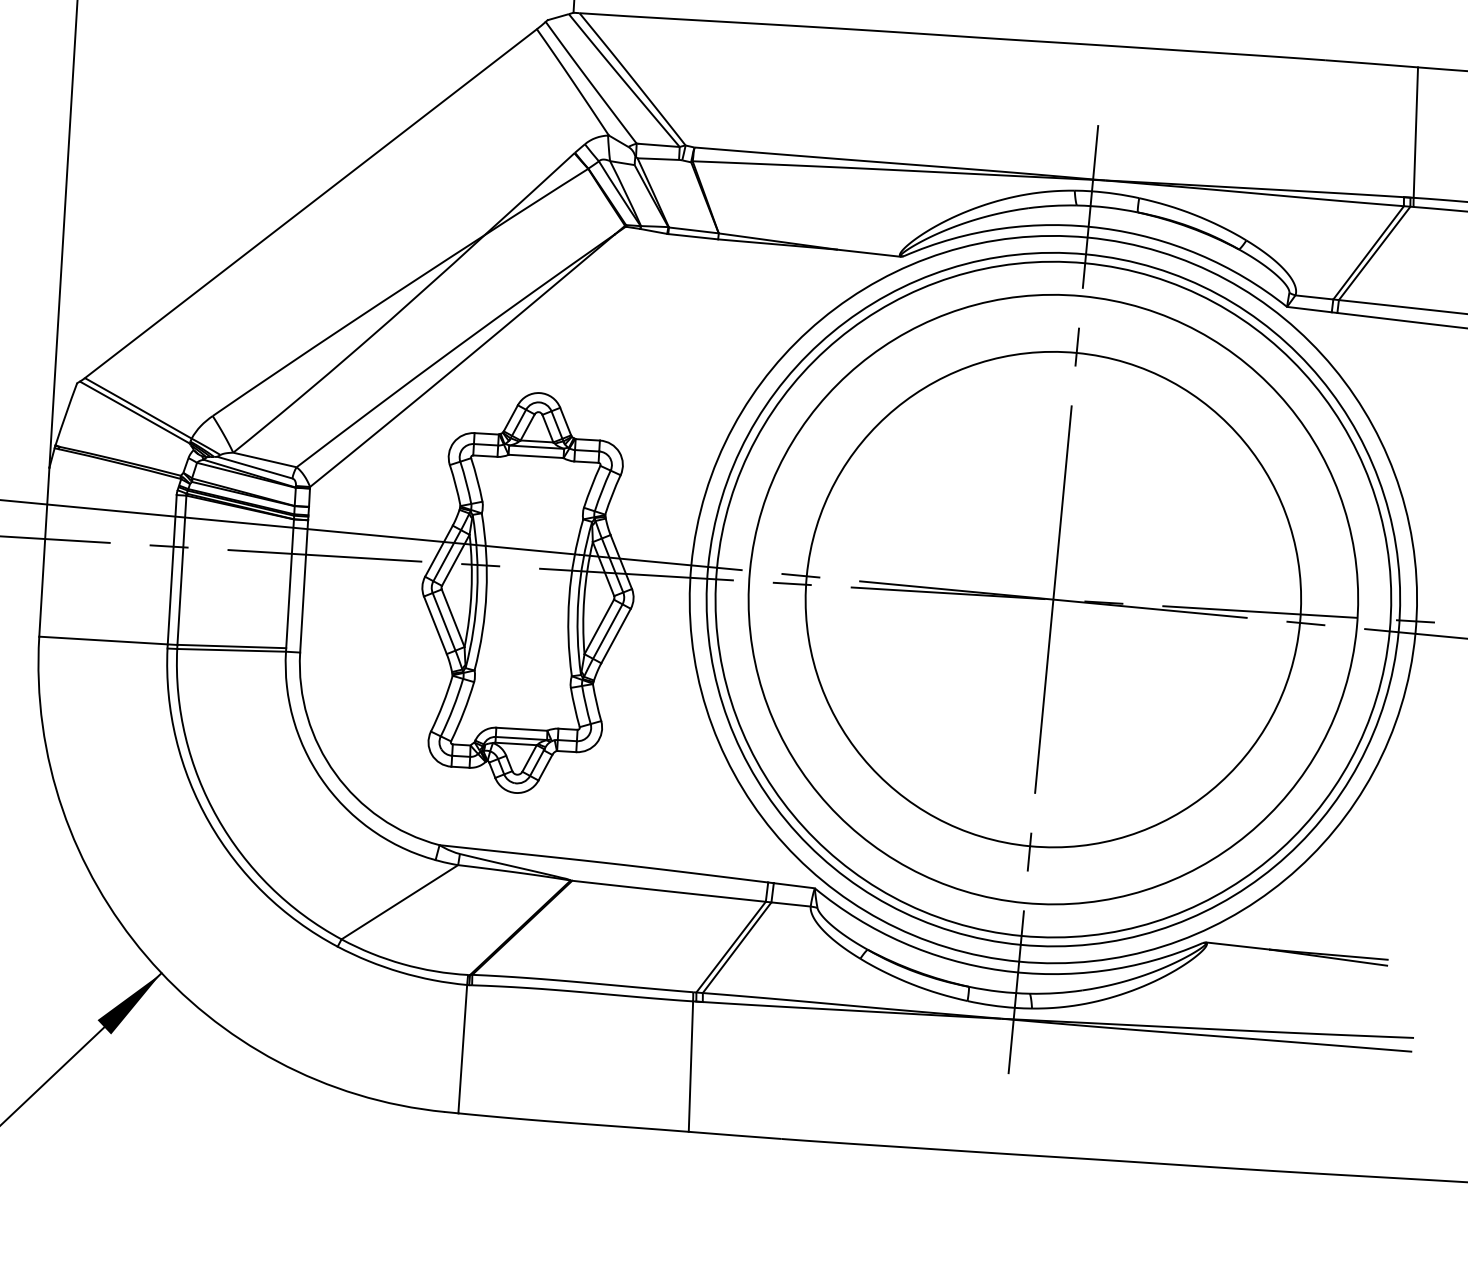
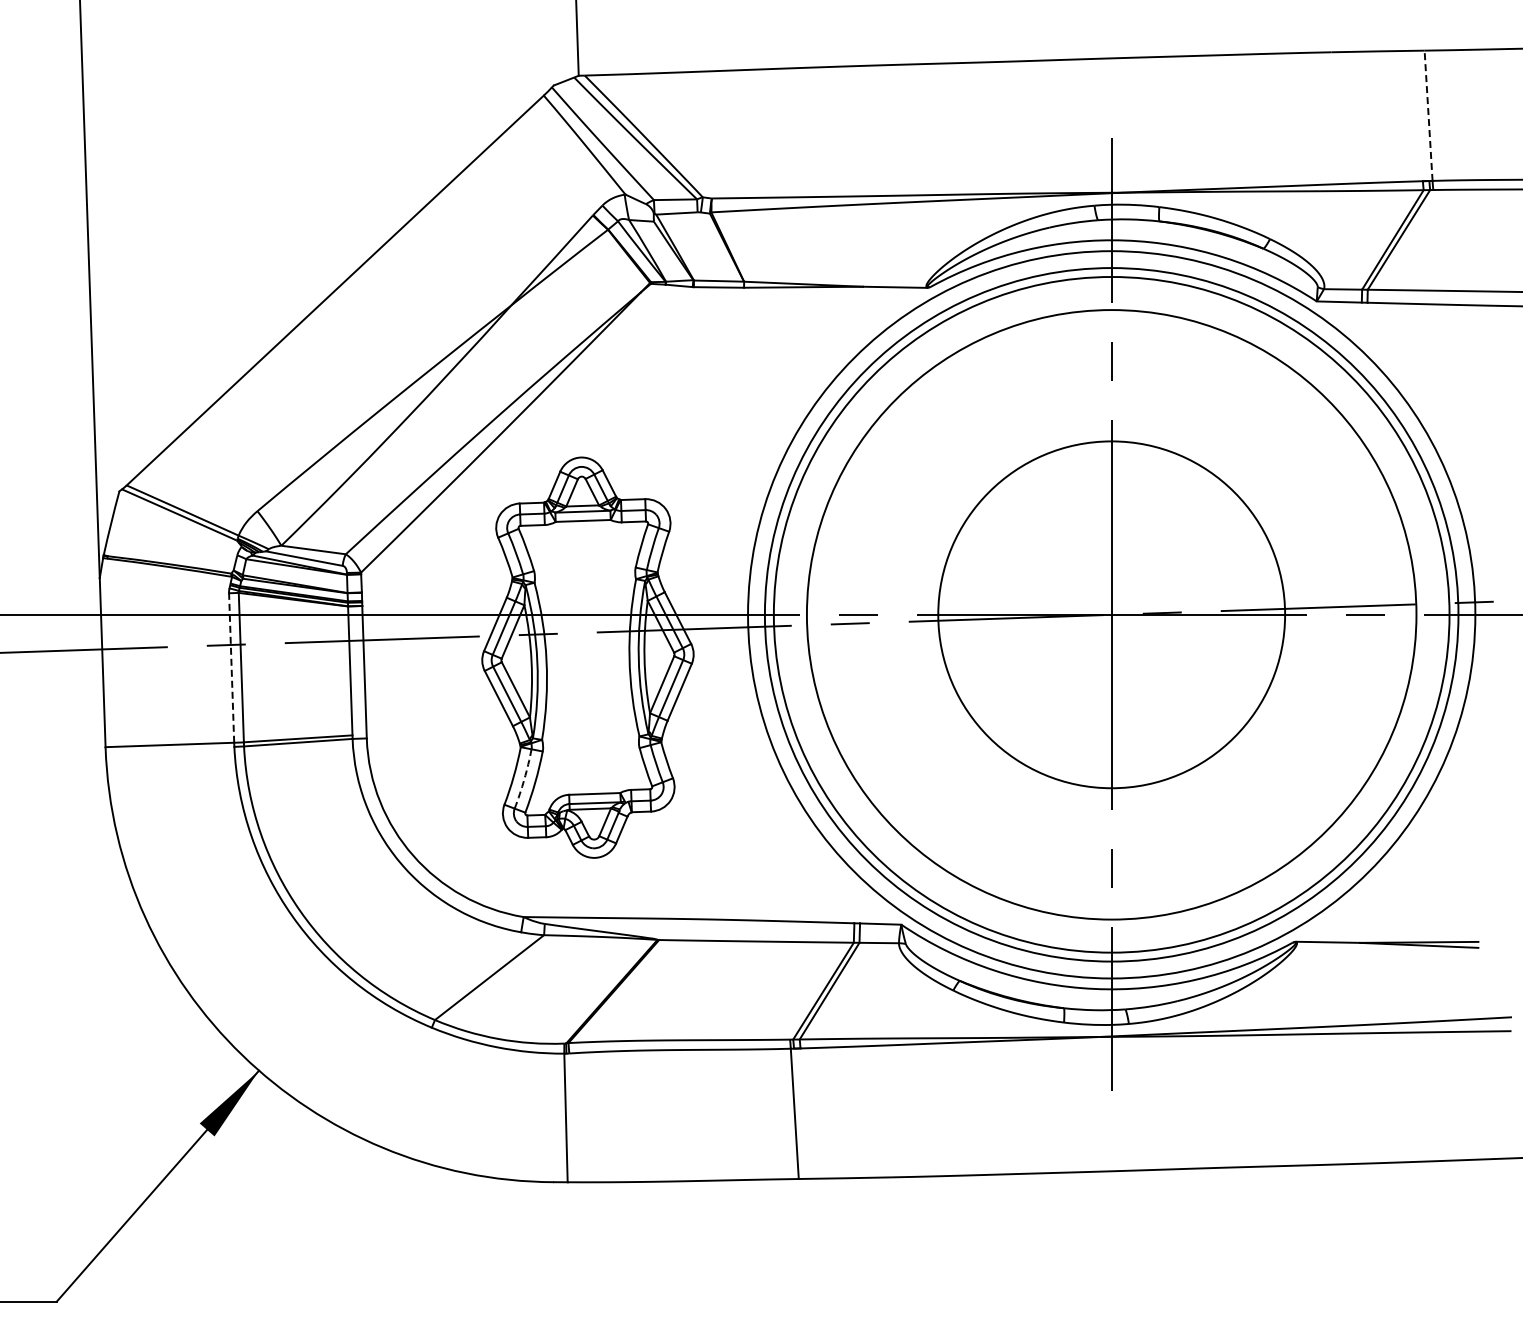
line: (1415, 132) -> (1428, 115), solid -> dashed
line: (172, 570) -> (231, 668), solid -> dashed
circle: (1053, 599) -> (1111, 614), size x0.7
arc: (453, 708) -> (524, 779), solid -> dashed

